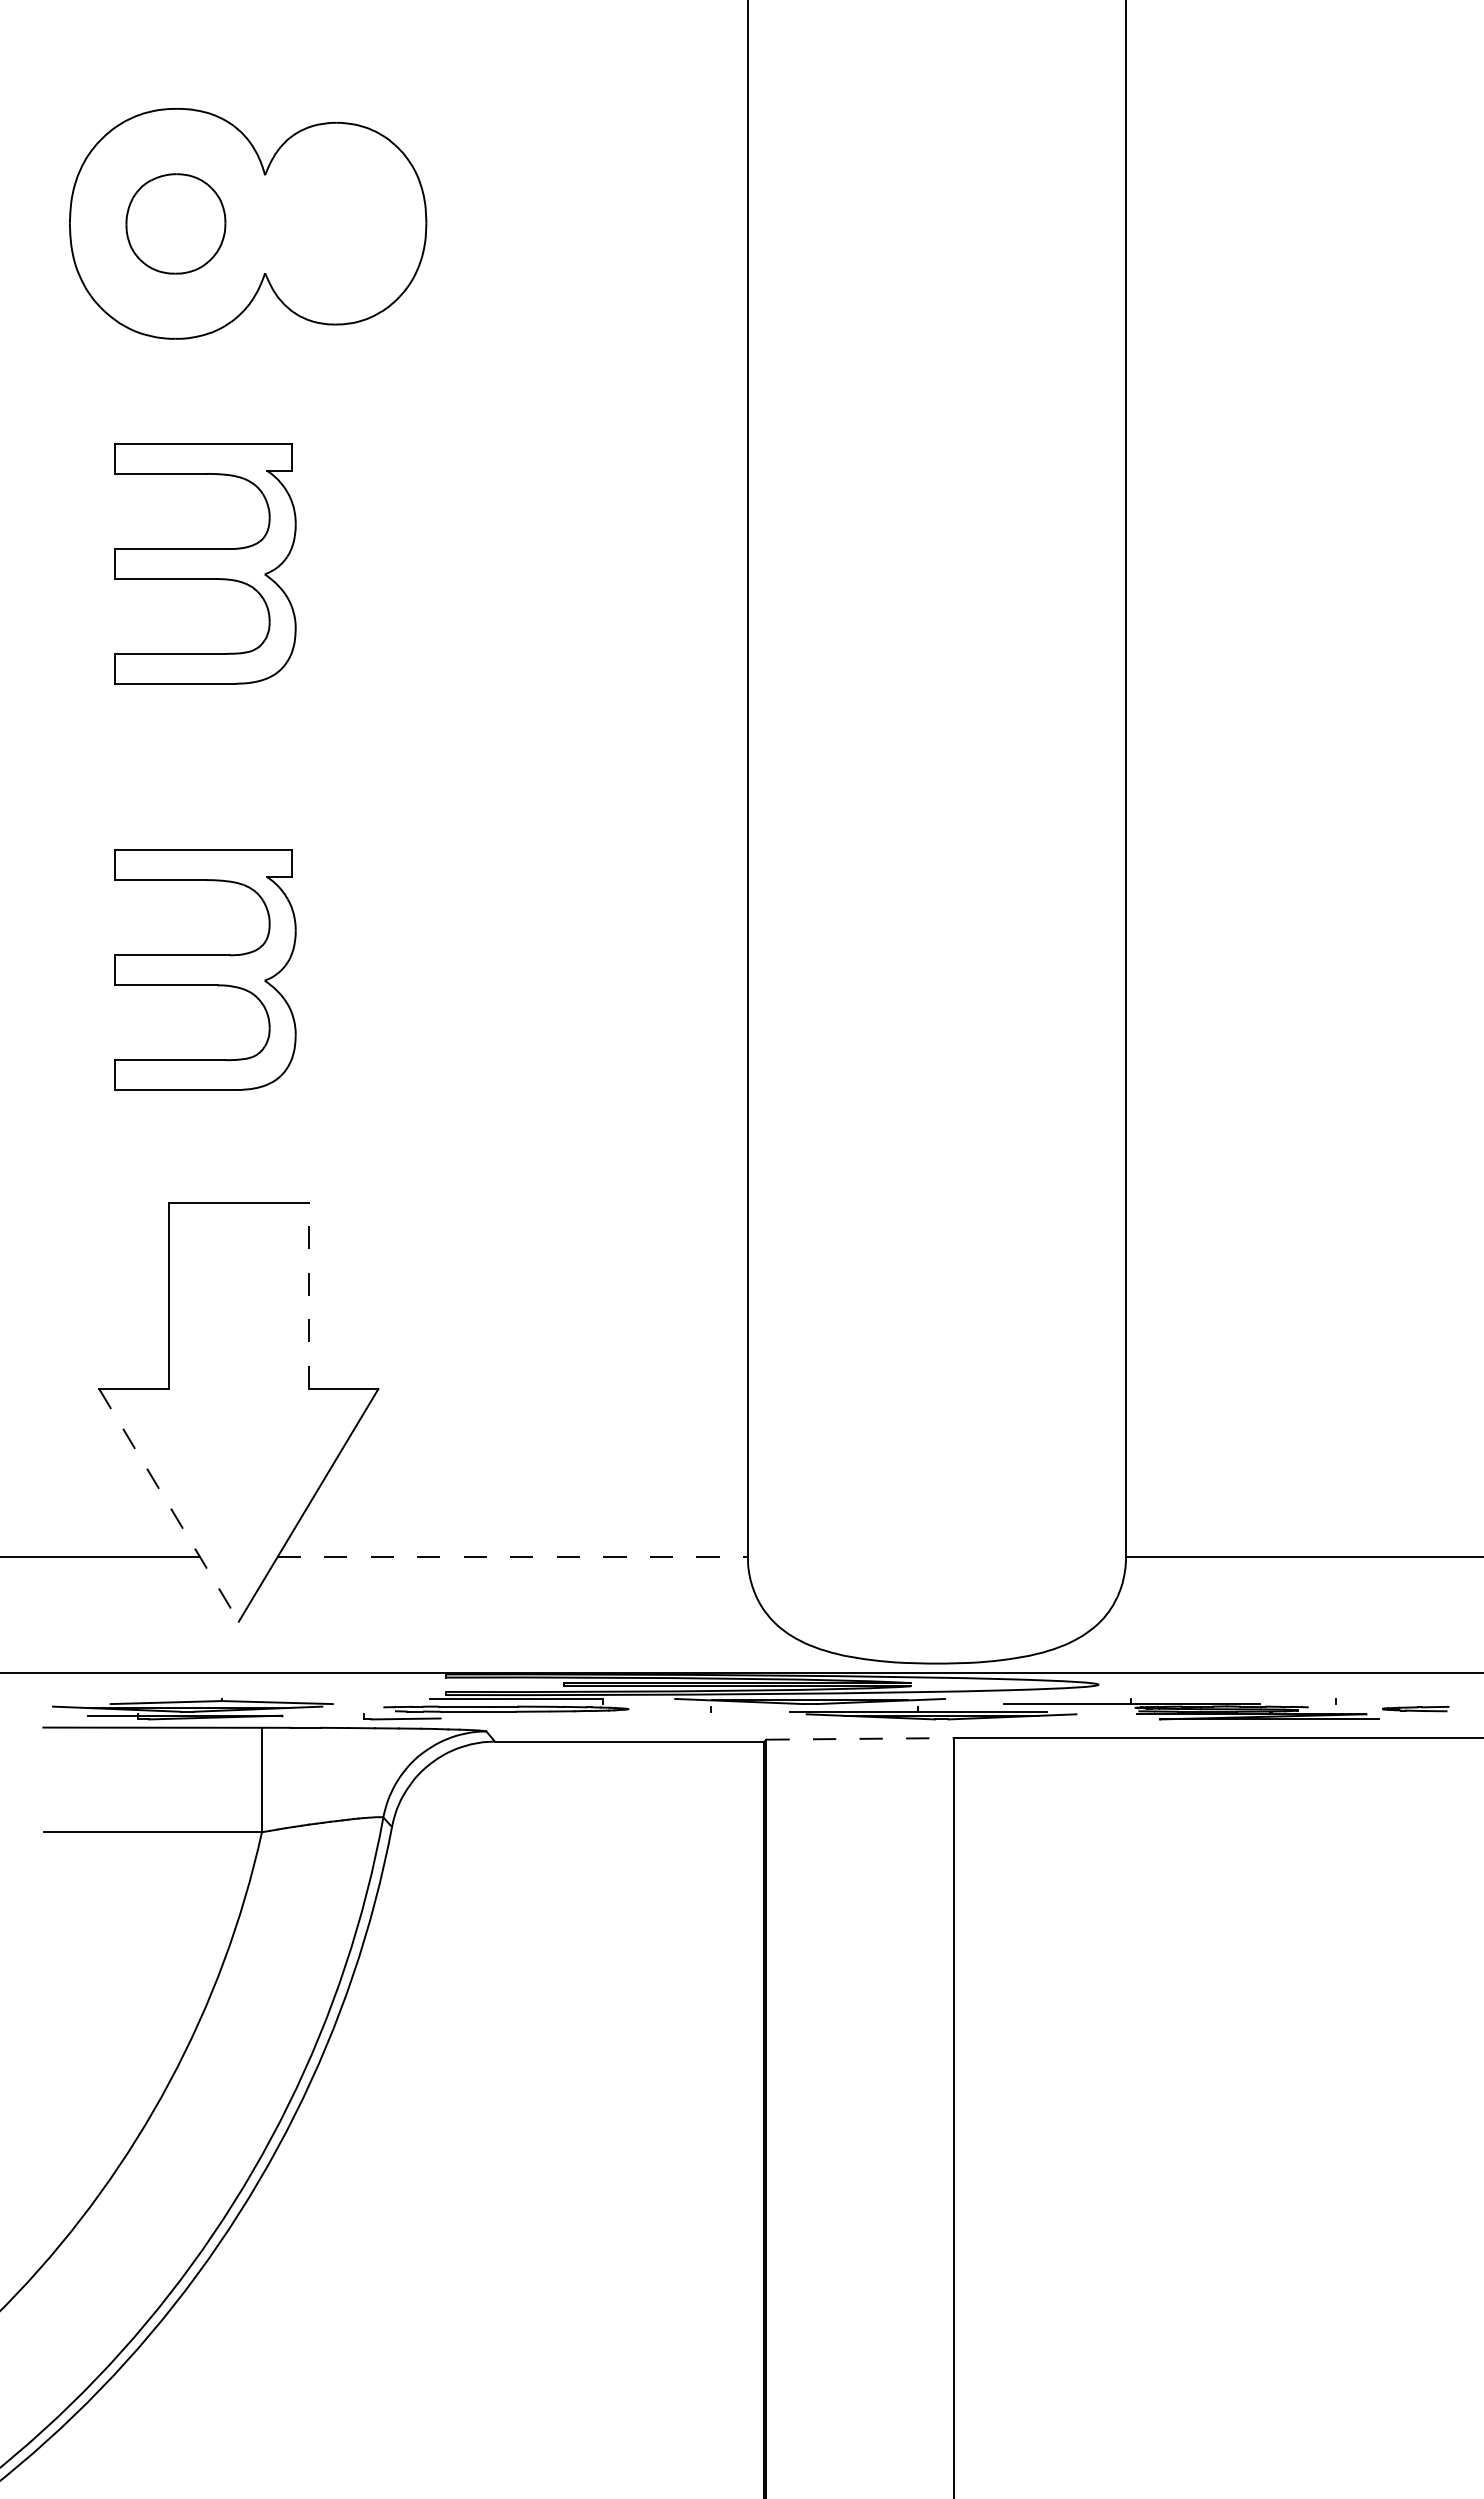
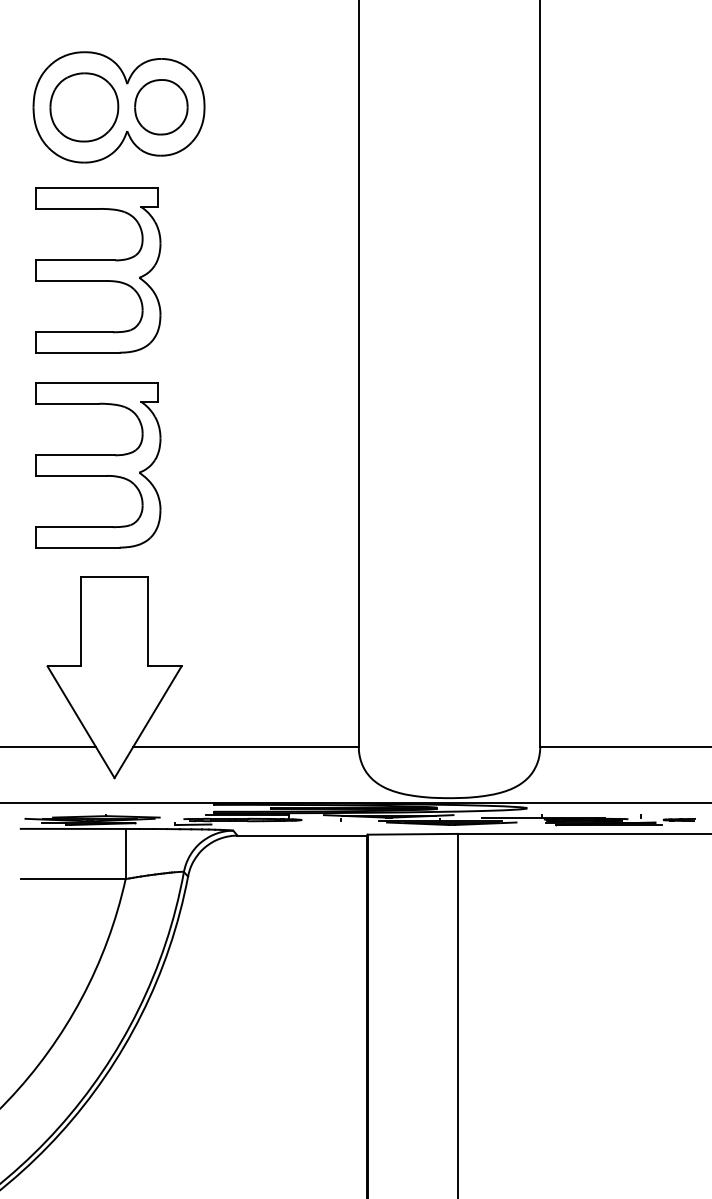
part: (176, 224) -> (84, 107), size x1.43
part: (336, 224) -> (161, 107), added
part: (205, 563) -> (98, 270), size x1.43
part: (205, 970) -> (98, 465), size x1.43
line: (309, 1295) -> (148, 621), dashed -> solid
line: (169, 1505) -> (81, 722), dashed -> solid
line: (511, 1557) -> (245, 747), dashed -> solid
line: (861, 1739) -> (413, 834), dashed -> solid

